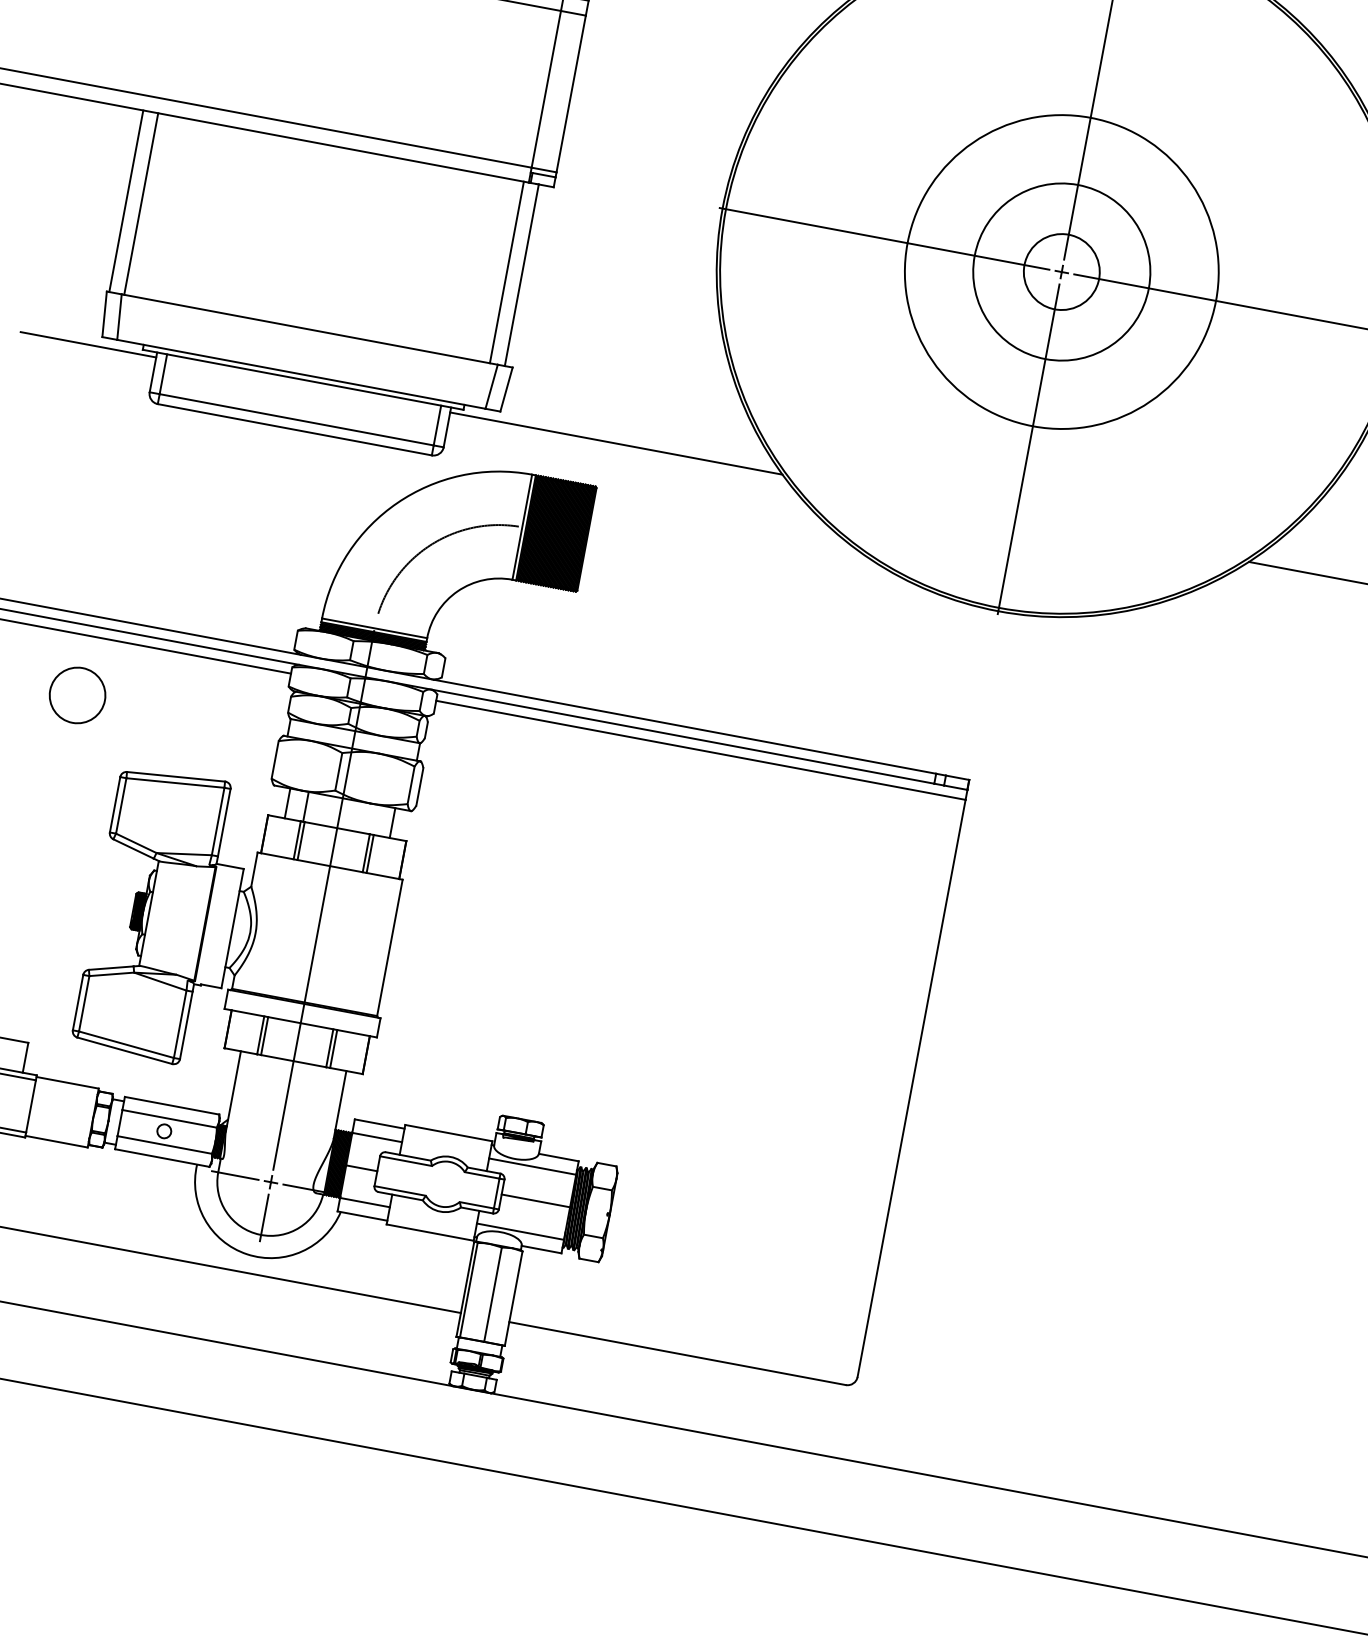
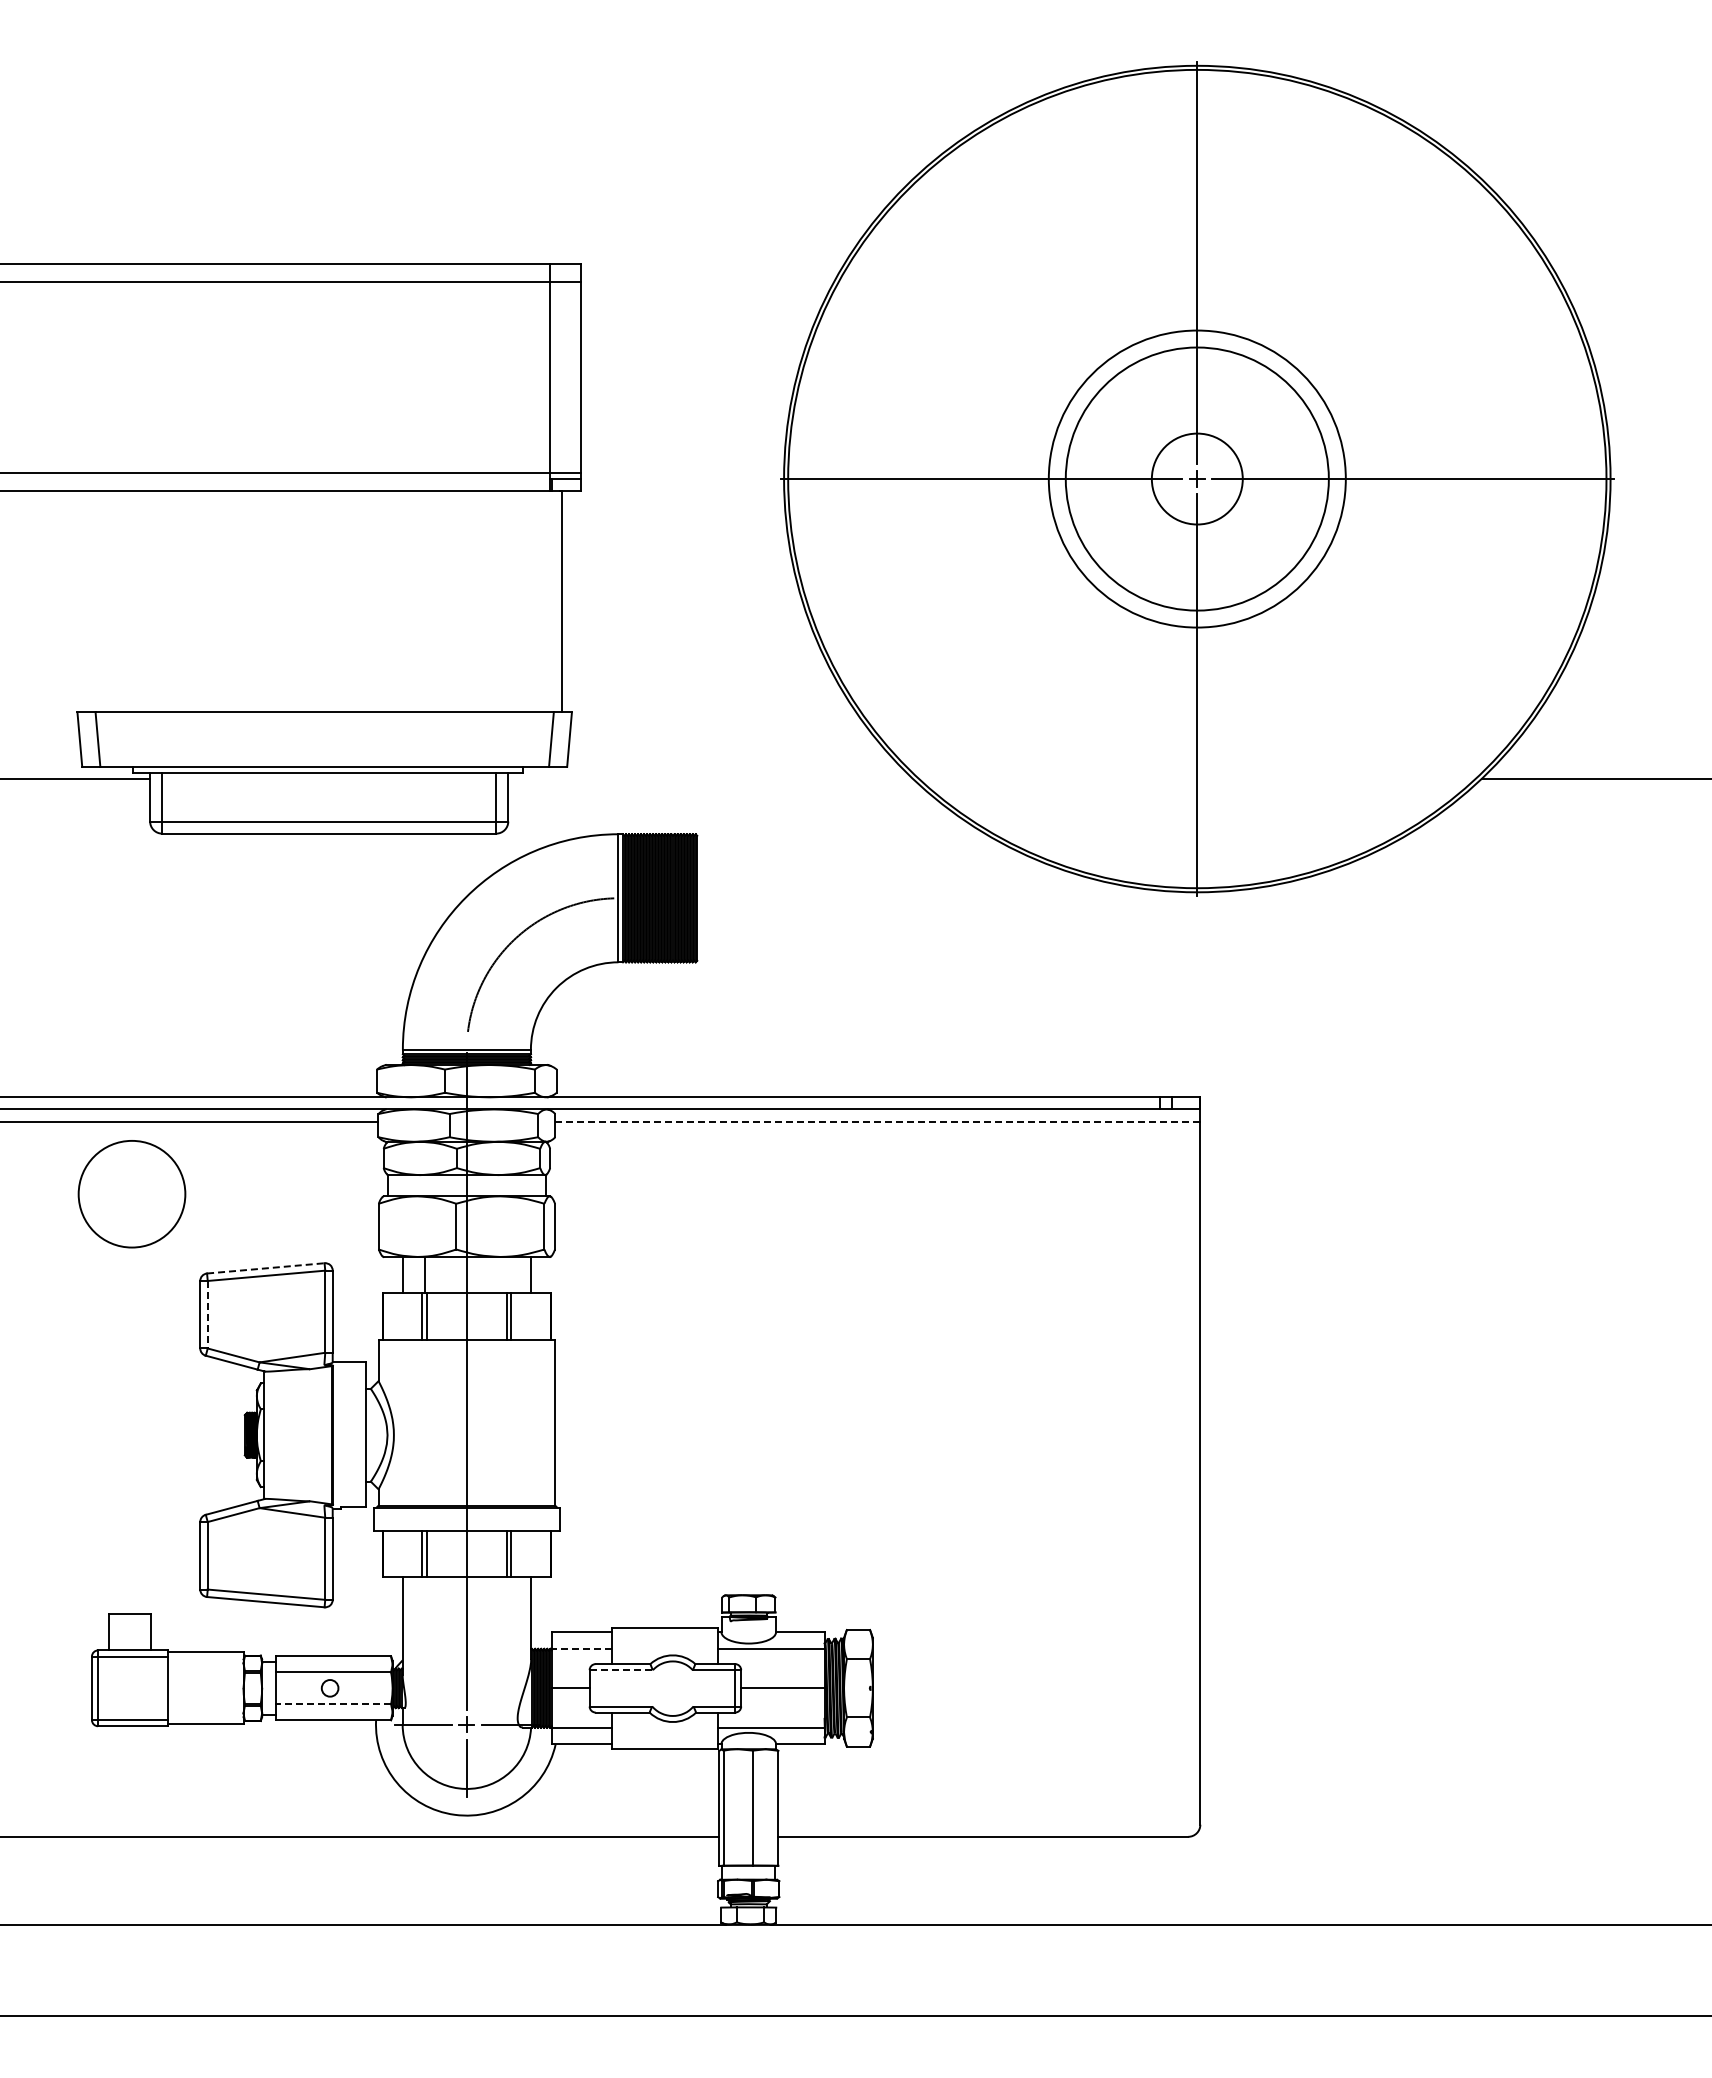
line: (126, 201) -> (80, 601), removed
line: (141, 203) -> (98, 601), removed
circle: (1062, 271) -> (1197, 478), size x0.7
circle: (1062, 271) -> (1197, 478), size x1.4
line: (507, 272) -> (544, 601), removed
line: (616, 443) -> (710, 779), removed
circle: (77, 695) -> (131, 1194), size x1.6
line: (700, 750) -> (877, 1121), solid -> dashed
line: (175, 776) -> (265, 1268), solid -> dashed
line: (121, 805) -> (207, 1314), solid -> dashed
line: (376, 1137) -> (581, 1648), solid -> dashed
line: (164, 1145) -> (333, 1704), solid -> dashed
line: (406, 1161) -> (621, 1670), solid -> dashed

